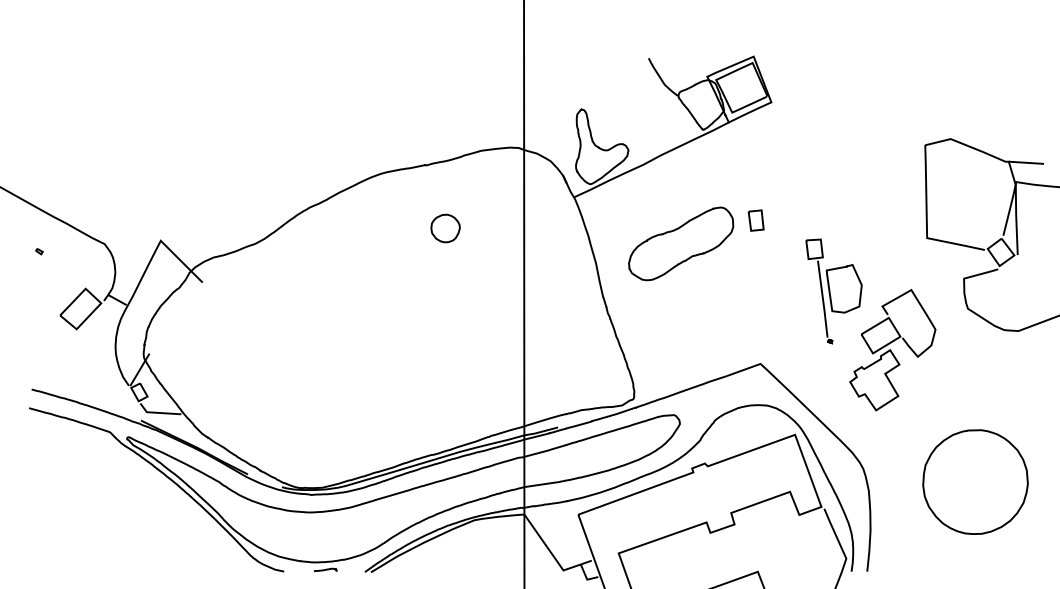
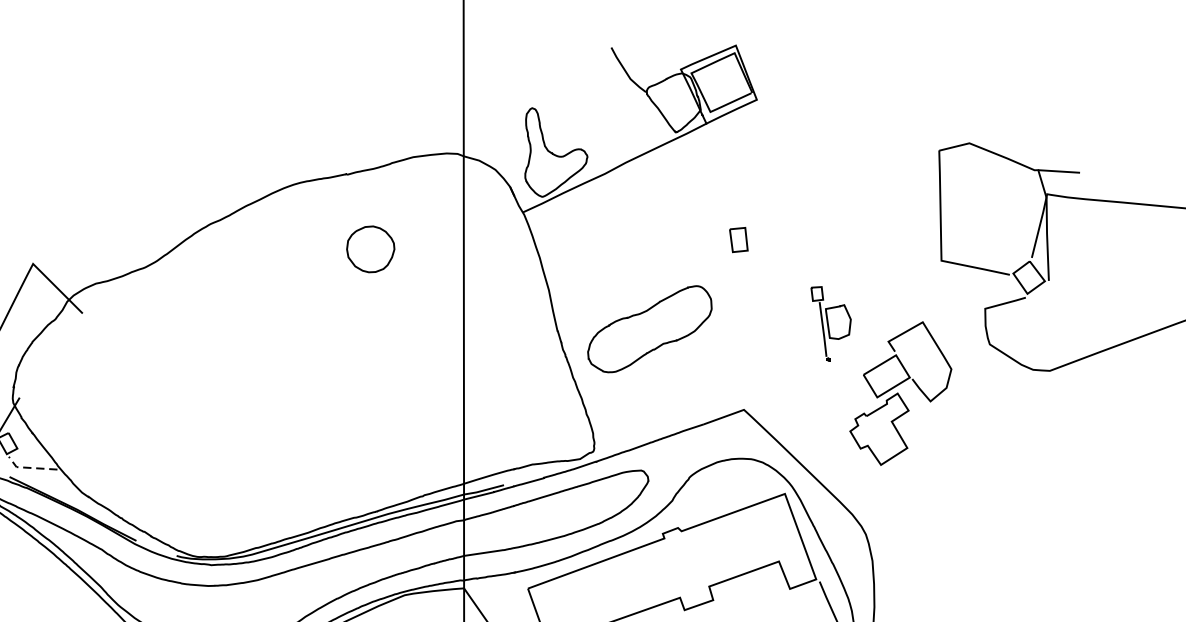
part: (445, 228) -> (370, 249), size x1.4
part: (681, 243) -> (650, 328), moved
part: (833, 291) -> (830, 324), size x0.6
line: (157, 412) -> (29, 467), solid -> dashed
curve: (975, 431) -> (998, 489), removed

